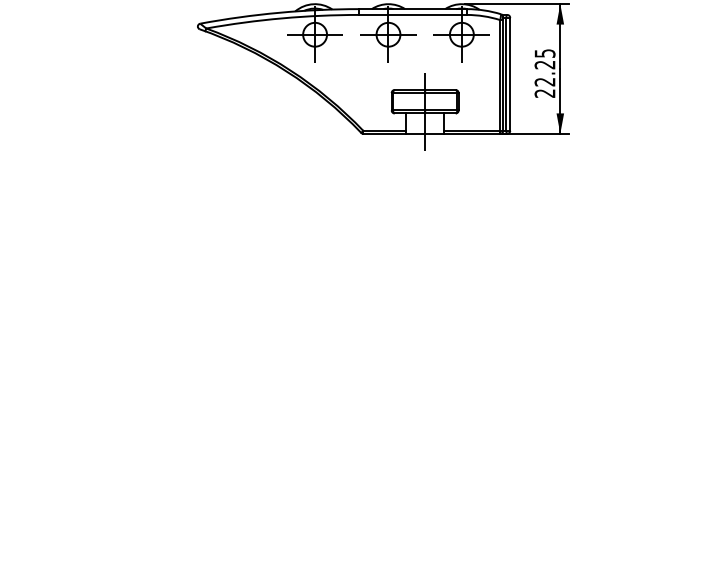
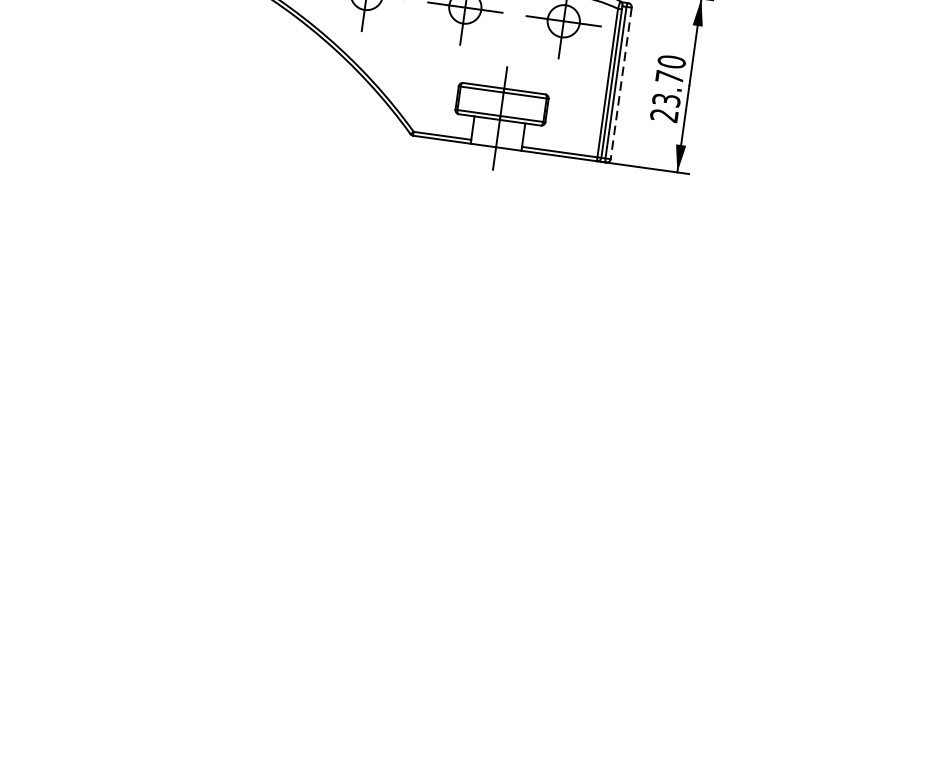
text: (544, 67) -> (668, 80), 22.25 -> 23.70
line: (510, 74) -> (621, 83), solid -> dashed

